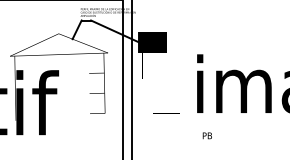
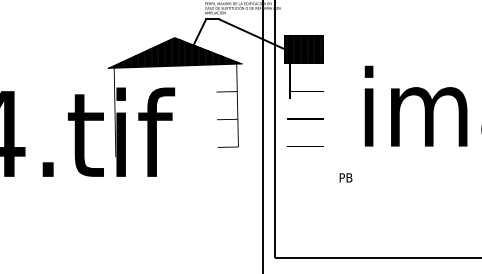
hatch: (58, 44) -> (174, 52), added
line: (166, 113) -> (305, 146), moved
text: (207, 135) -> (345, 177), moved

